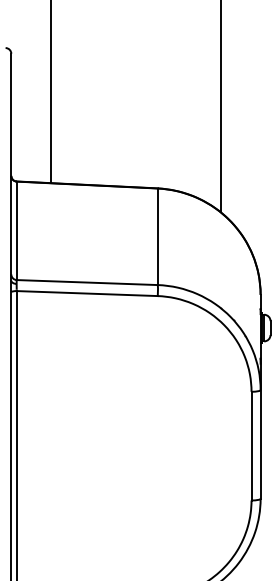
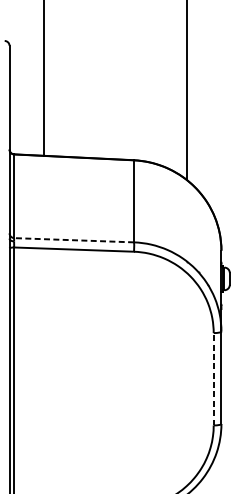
line: (87, 282) -> (74, 240), solid -> dashed
line: (251, 445) -> (213, 378), solid -> dashed

